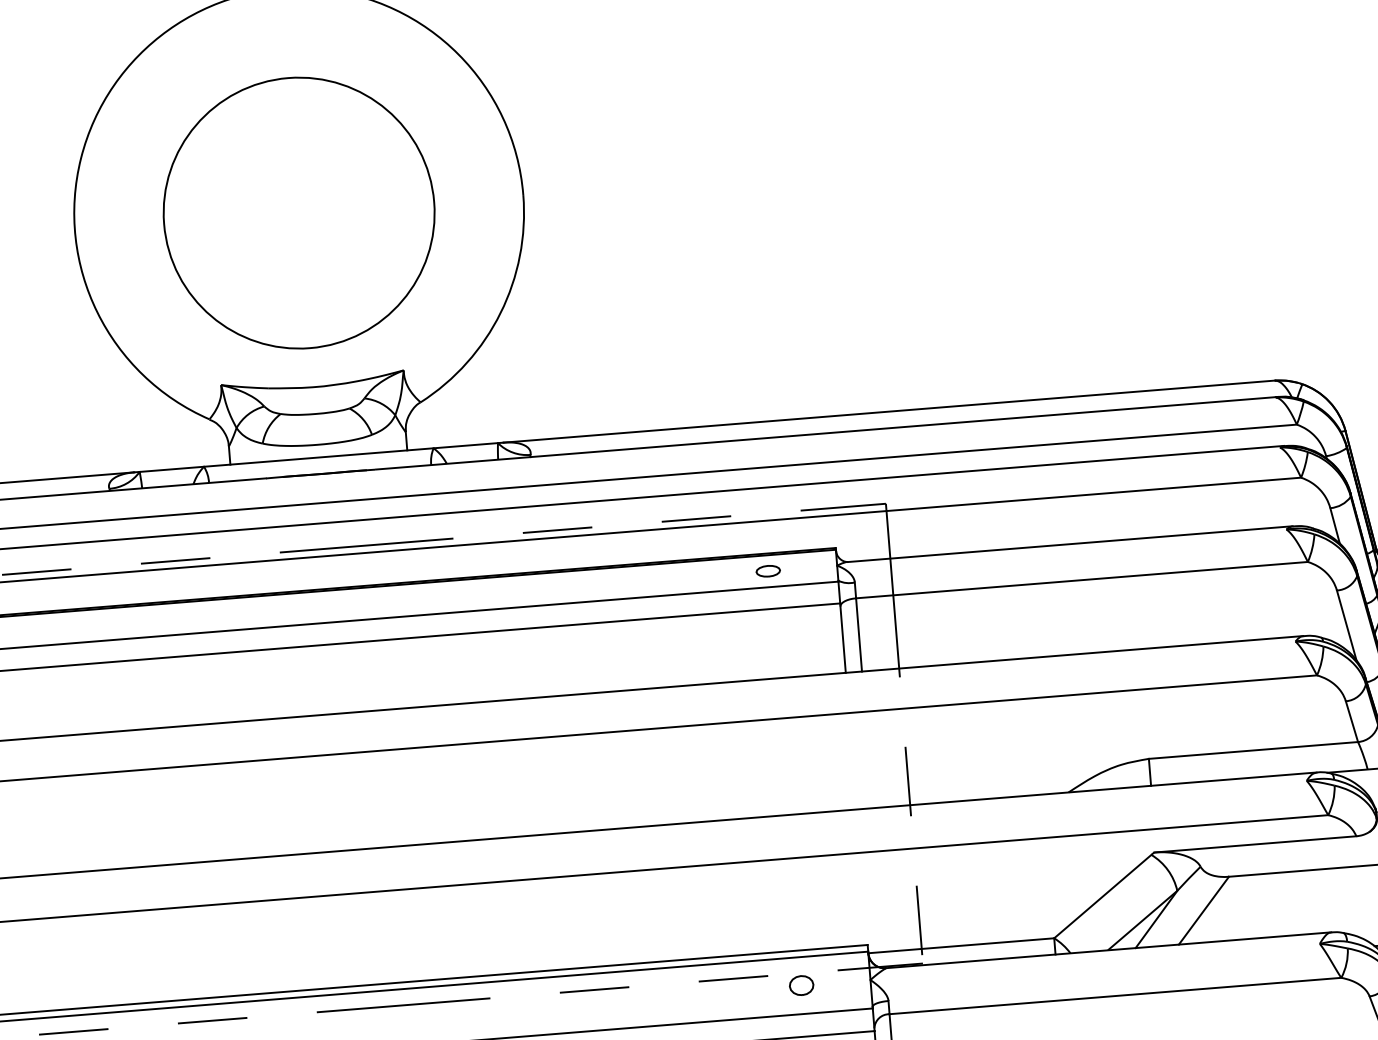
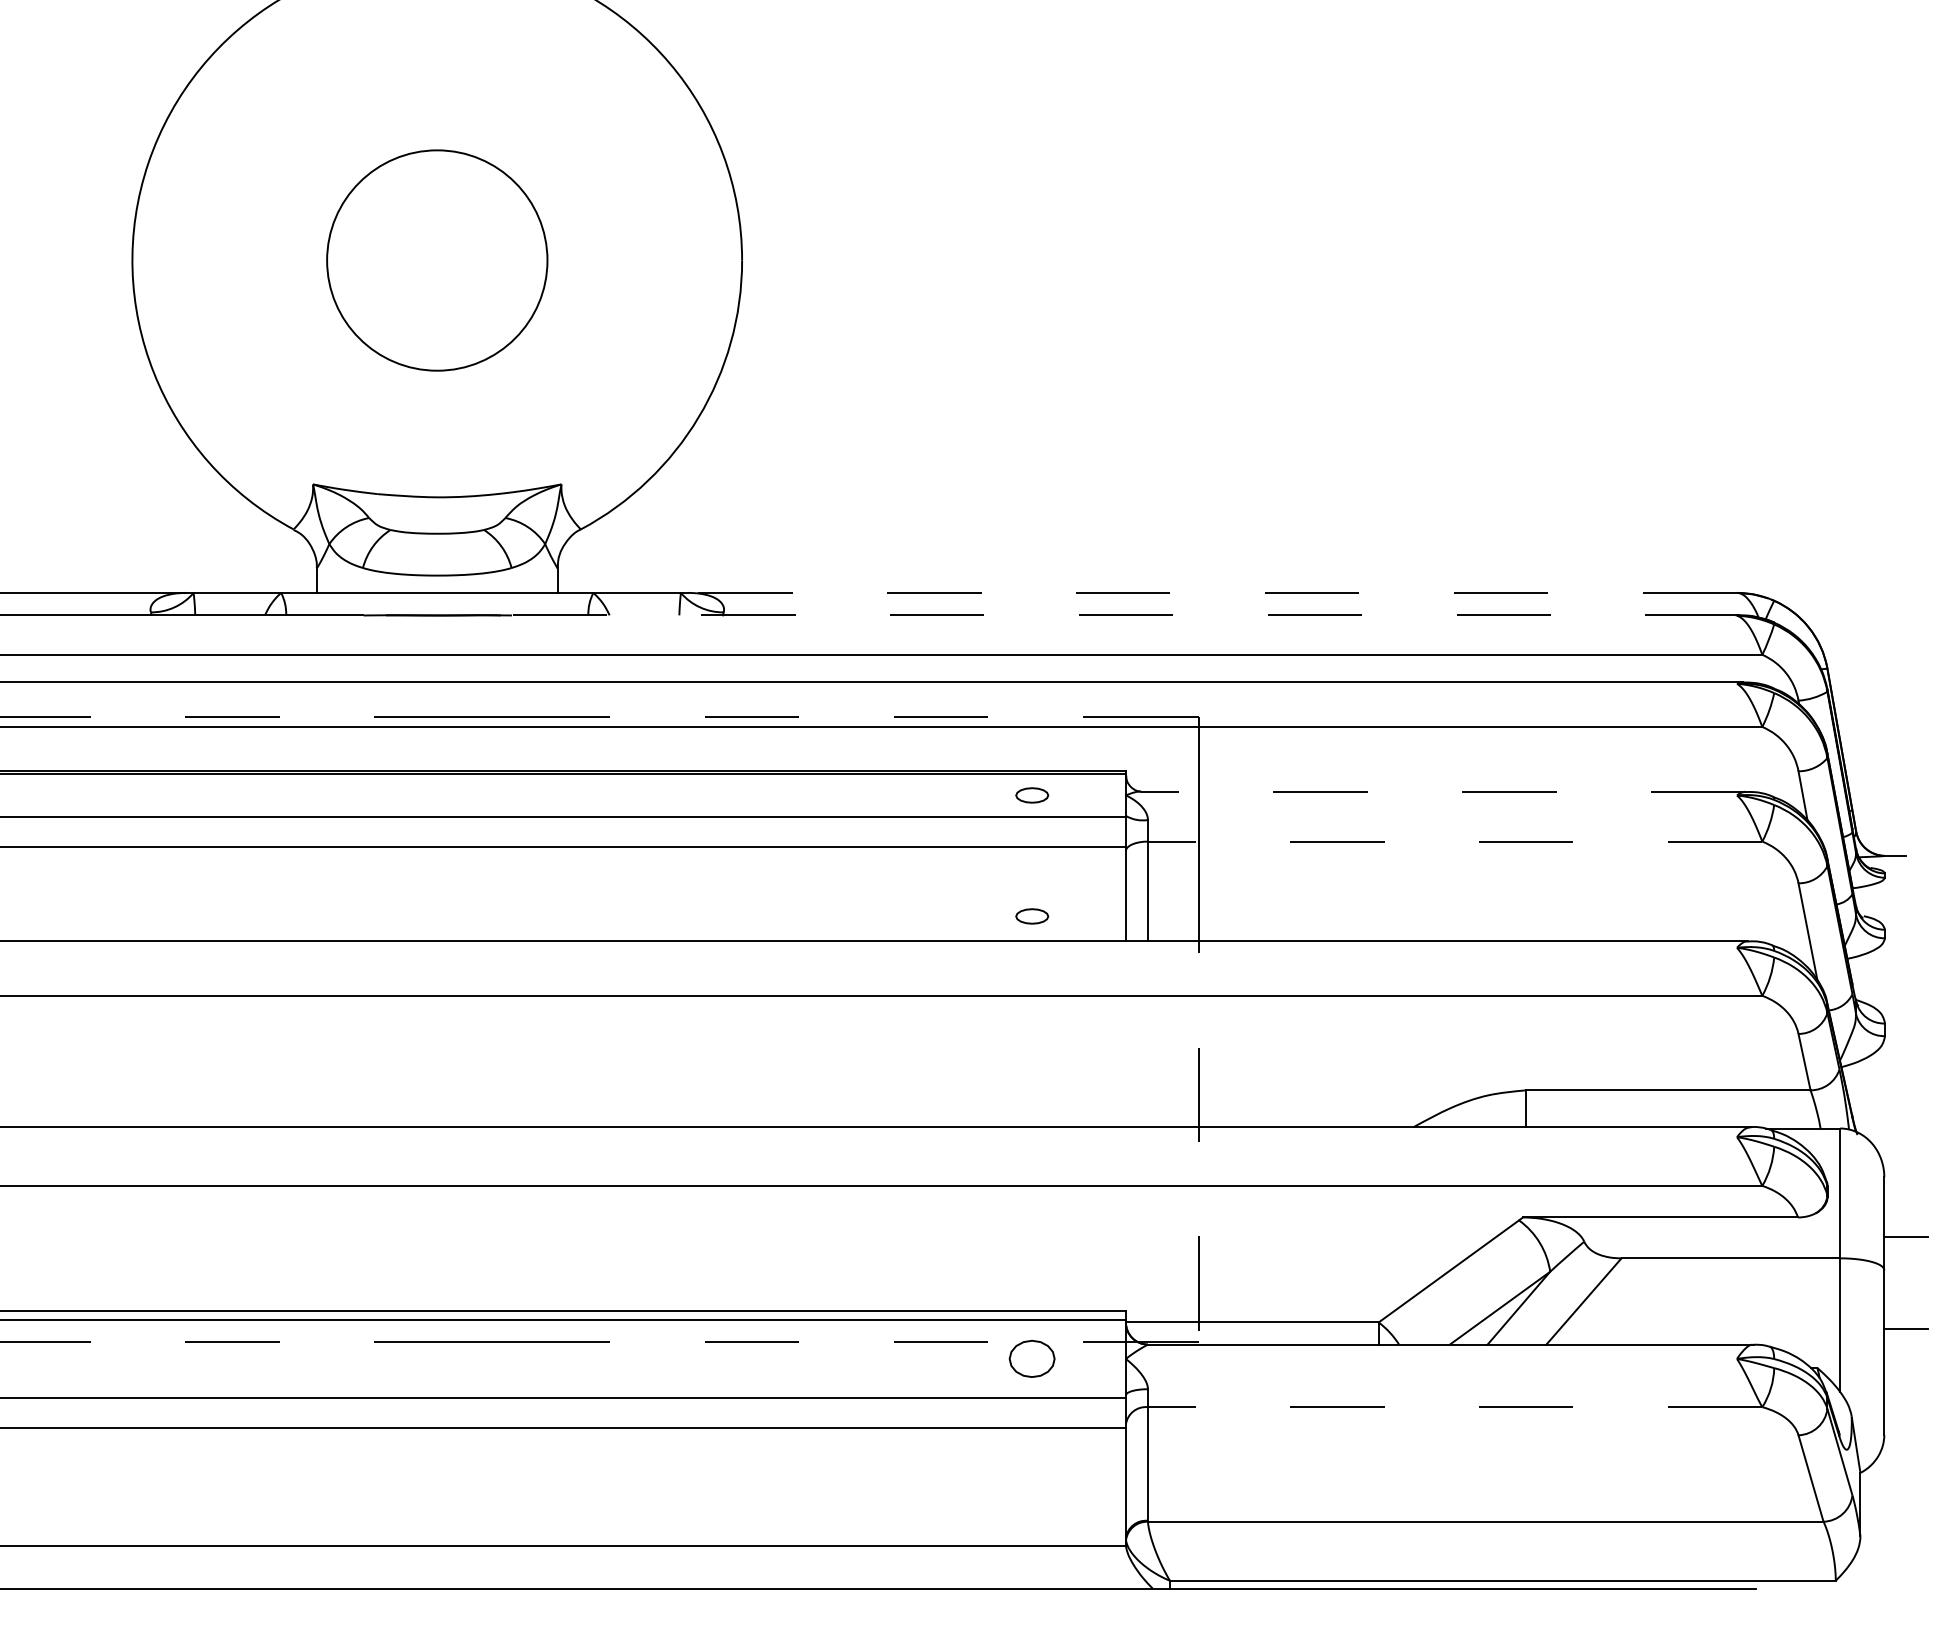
circle: (298, 213) -> (436, 260), size x0.6
line: (888, 411) -> (1212, 592), solid -> dashed
line: (826, 433) -> (1126, 615), solid -> dashed
line: (1069, 544) -> (1442, 791), solid -> dashed
line: (1081, 580) -> (1454, 841), solid -> dashed
part: (775, 660) -> (1032, 916), added
part: (801, 985) -> (1032, 1358), size x1.4
line: (1115, 996) -> (1454, 1407), solid -> dashed

